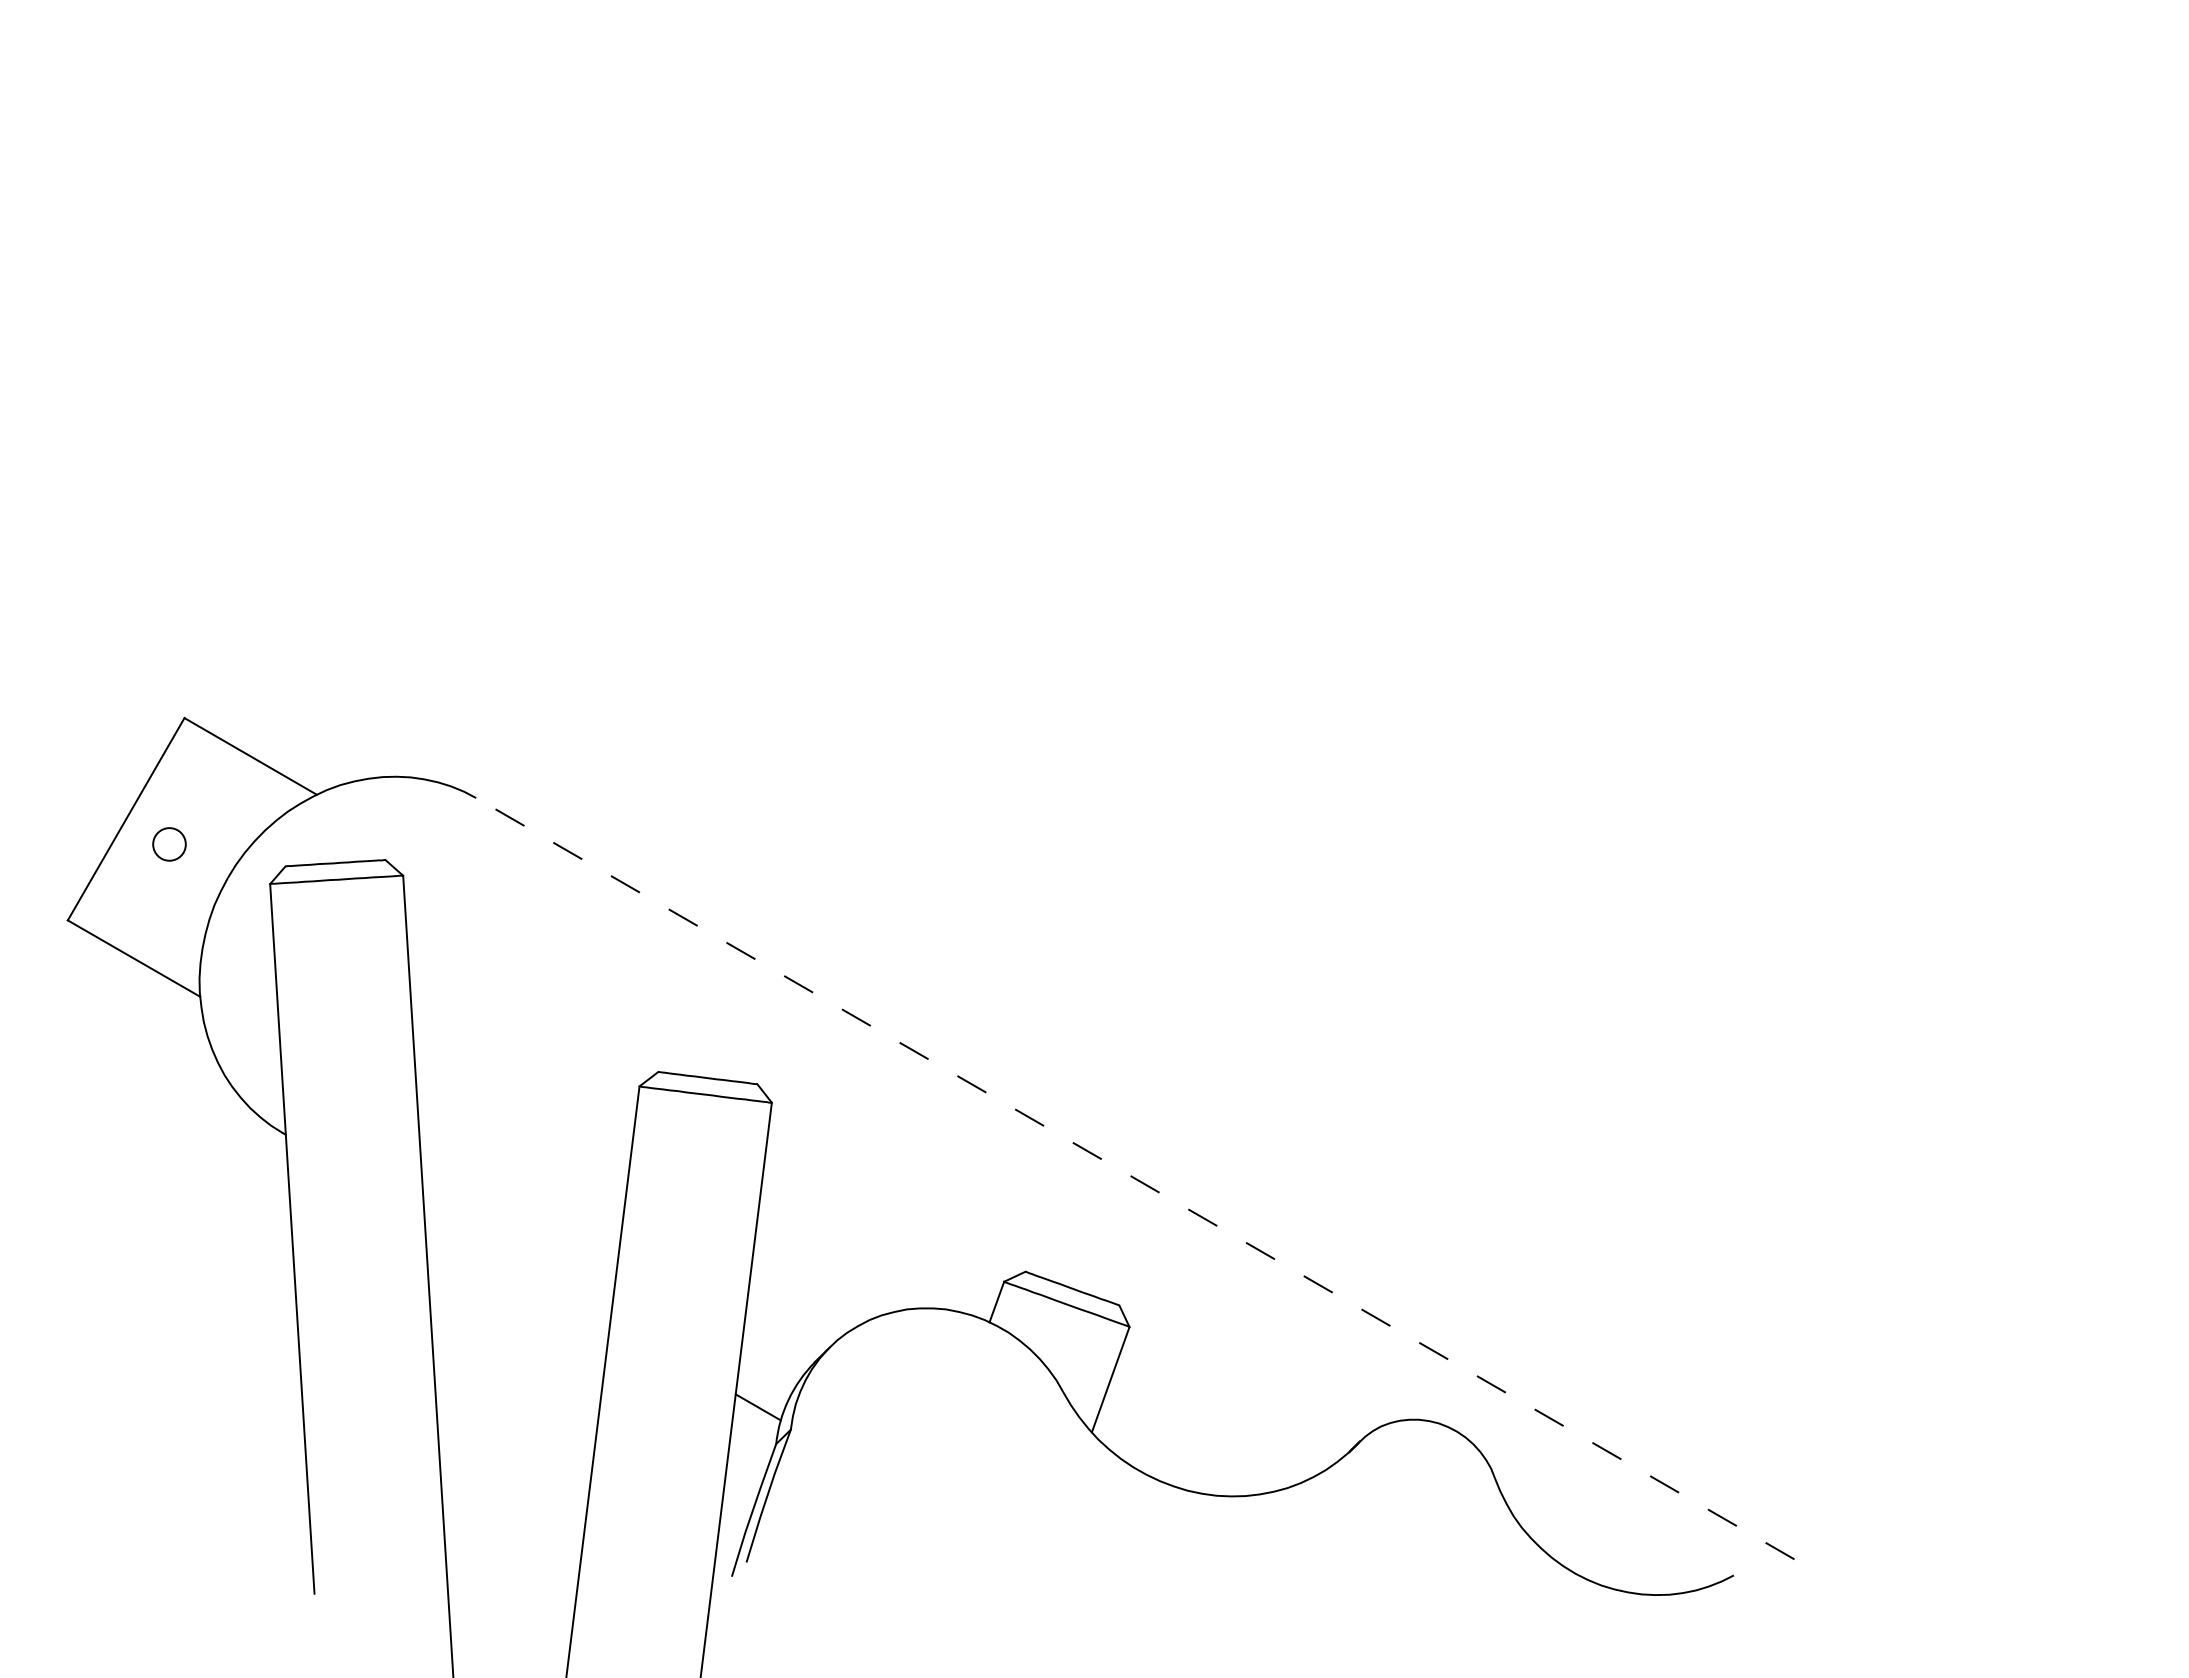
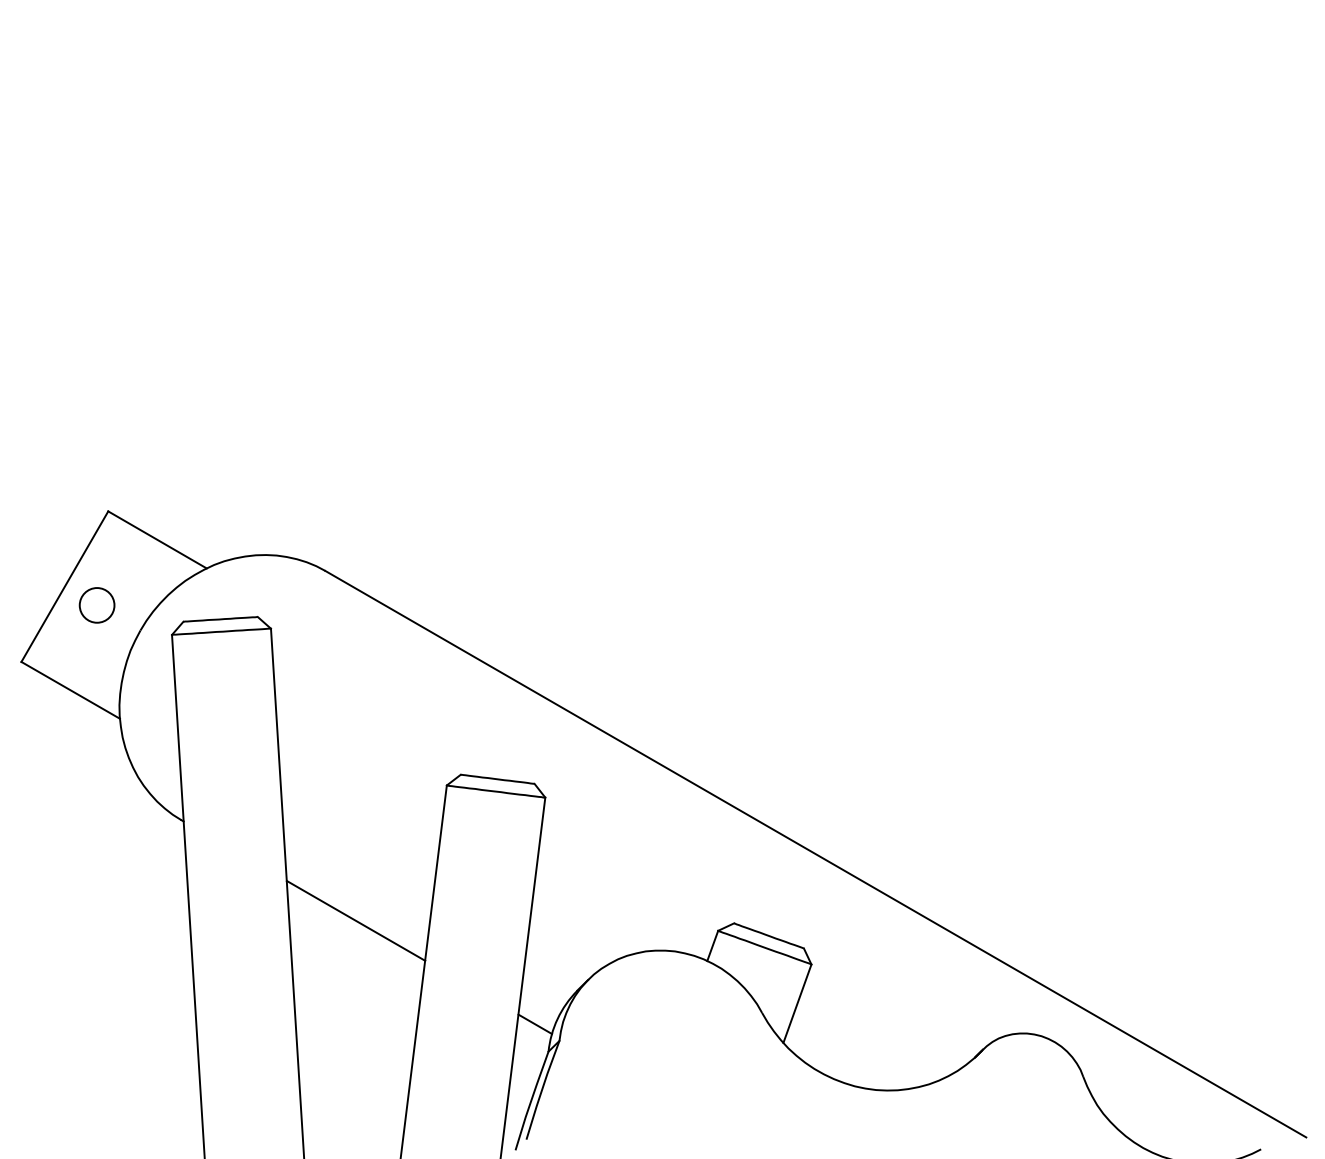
circle: (169, 844) -> (97, 605), size x1.43
line: (1134, 1178) -> (815, 853), dashed -> solid
line: (517, 1268) -> (356, 920), added

